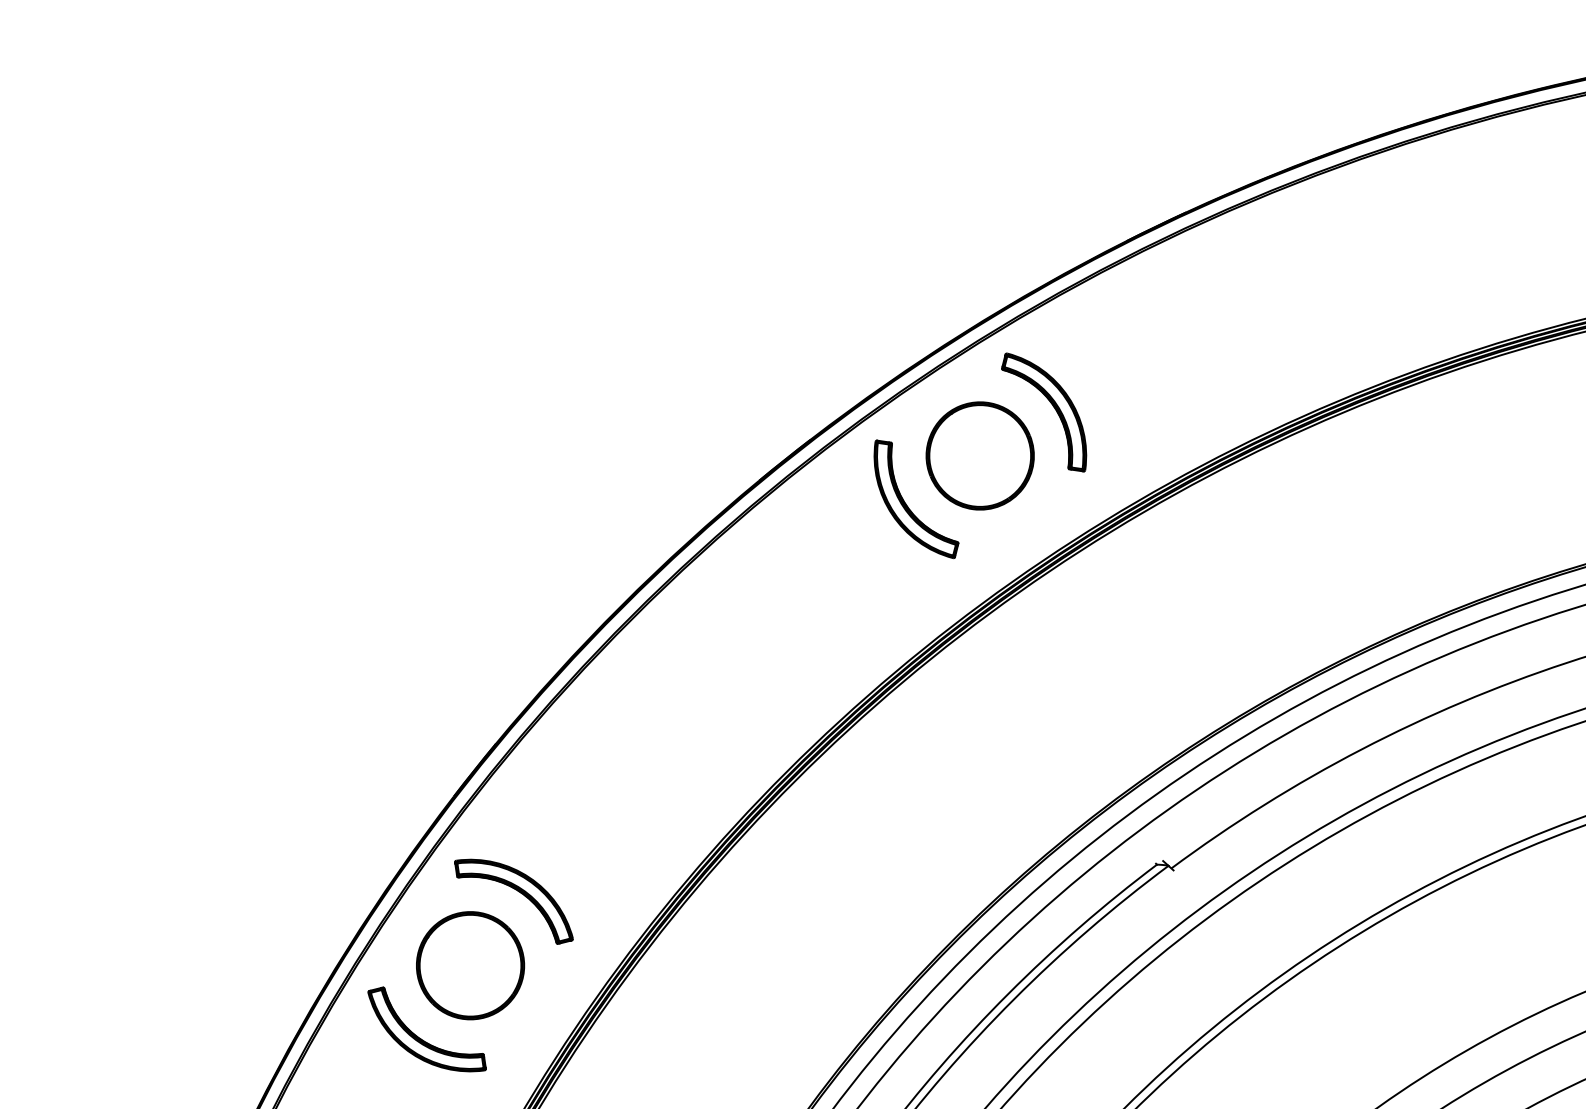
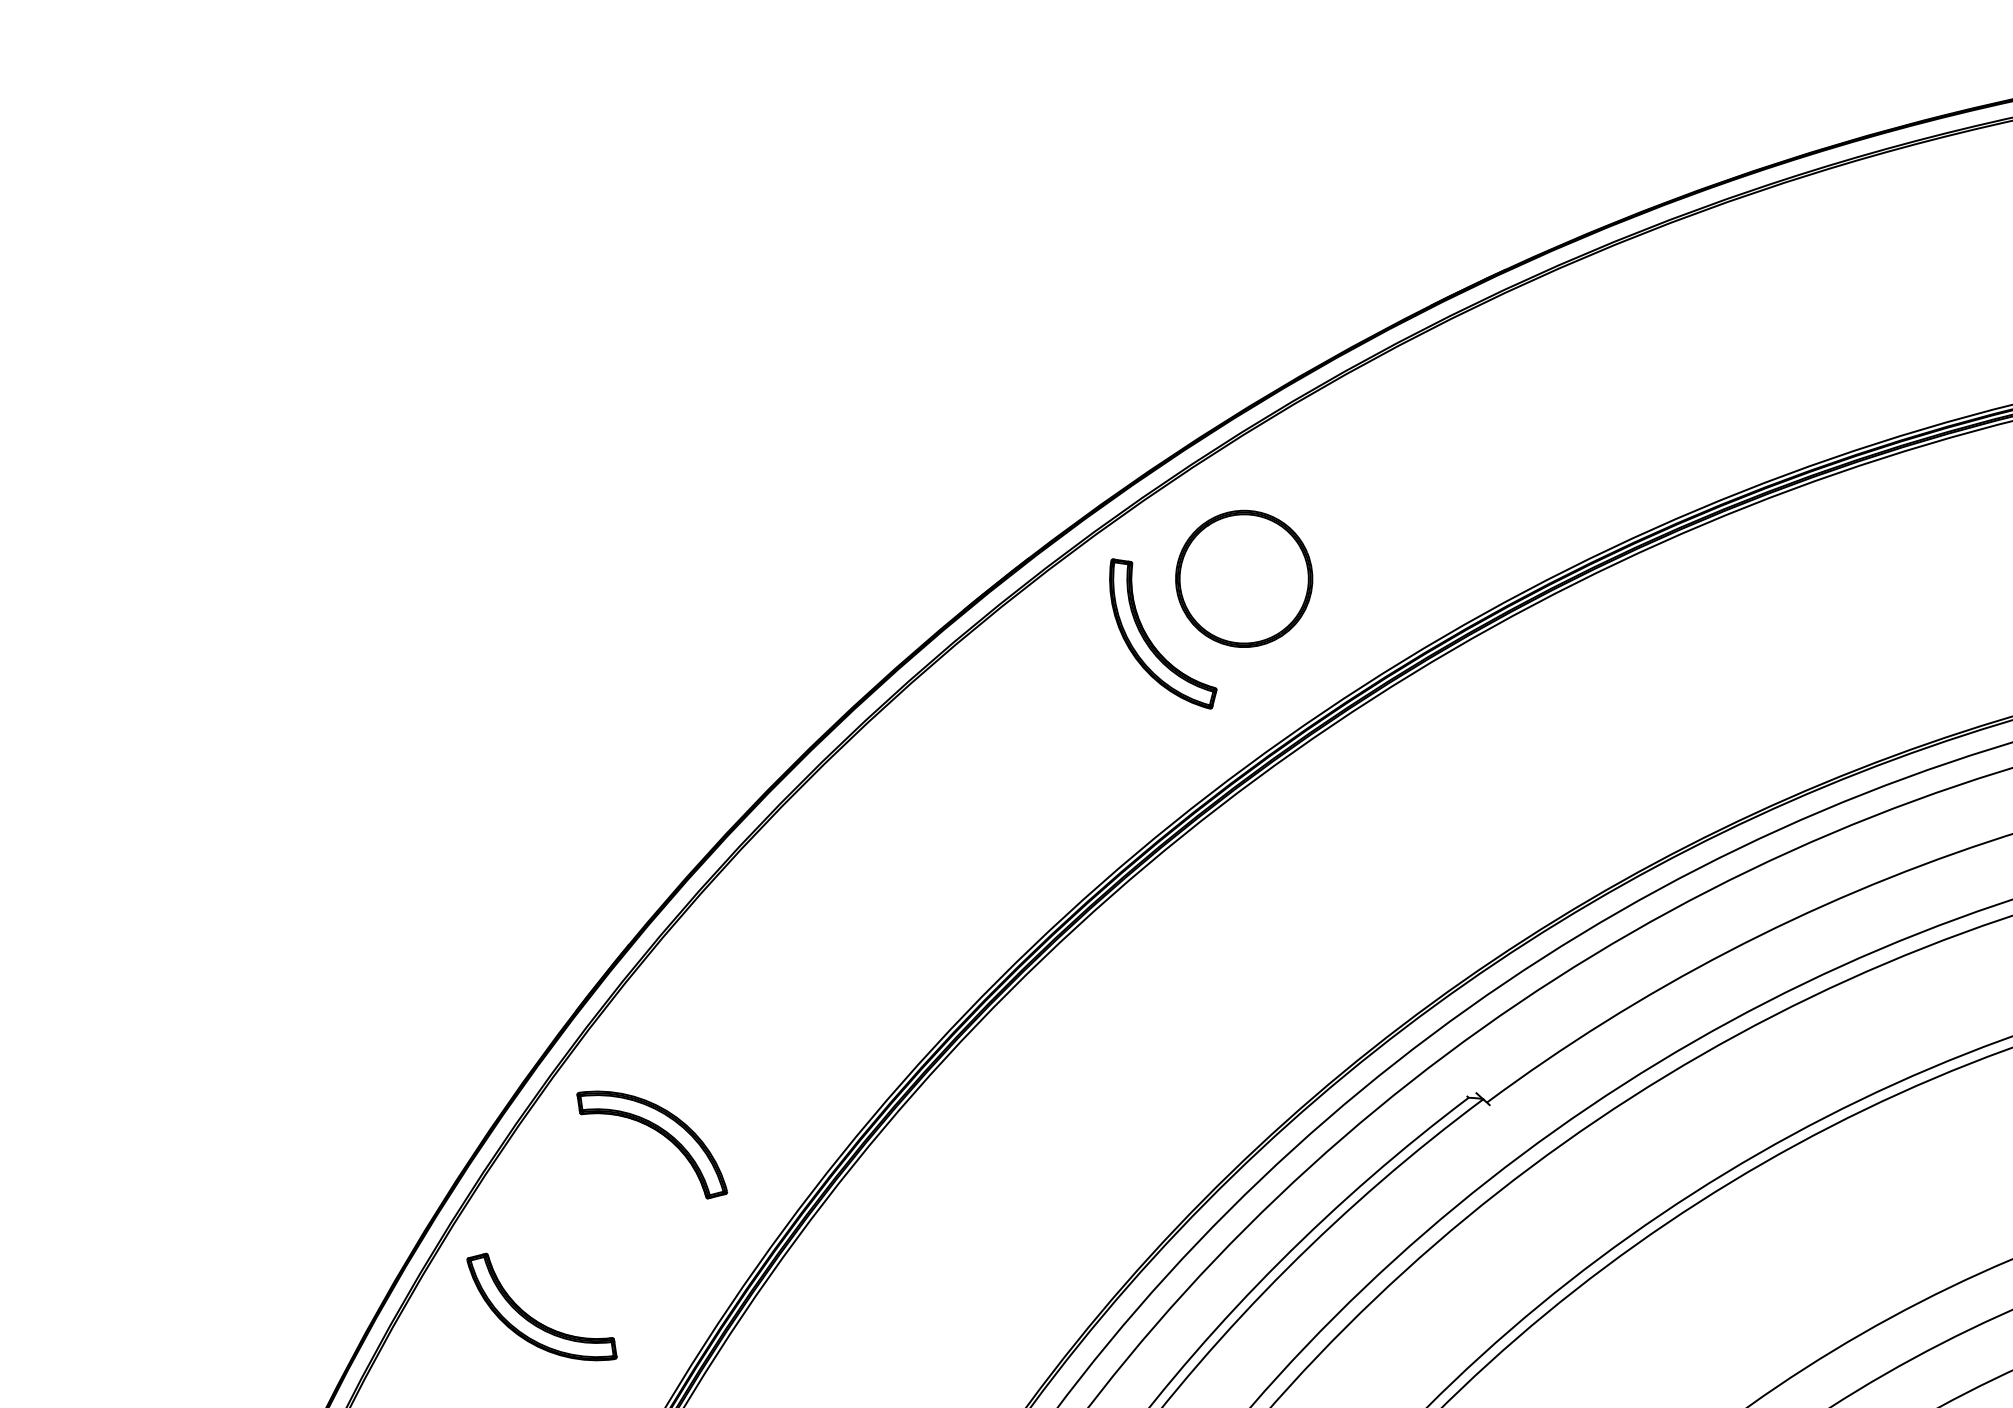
part: (1053, 407) -> (1337, 517), removed
part: (470, 966) -> (597, 1226), removed

